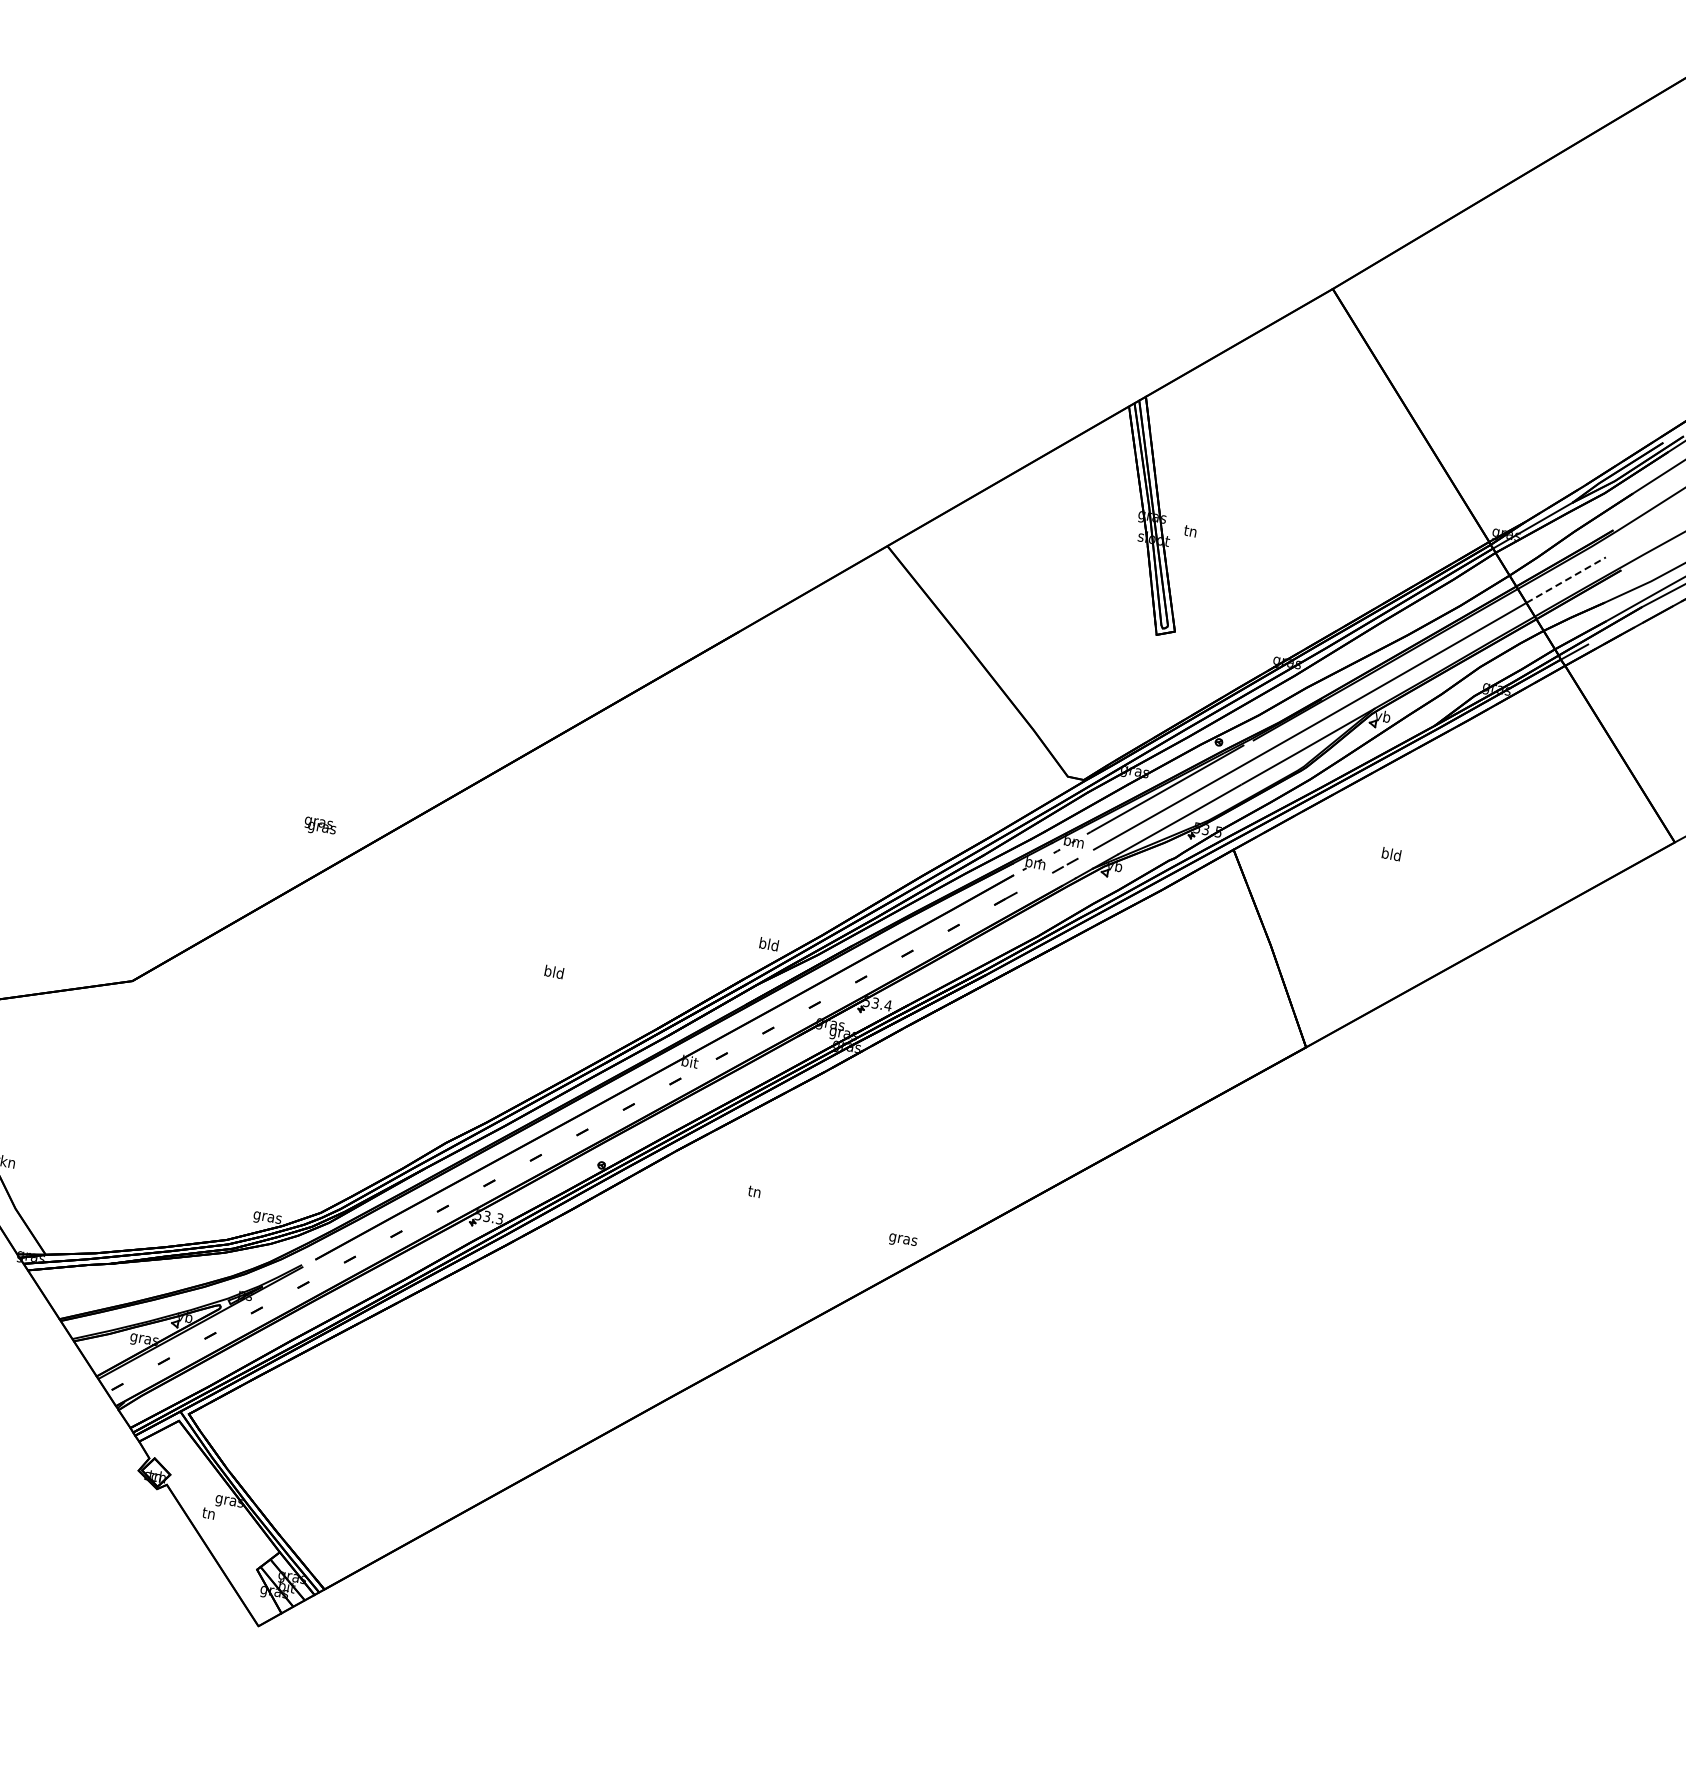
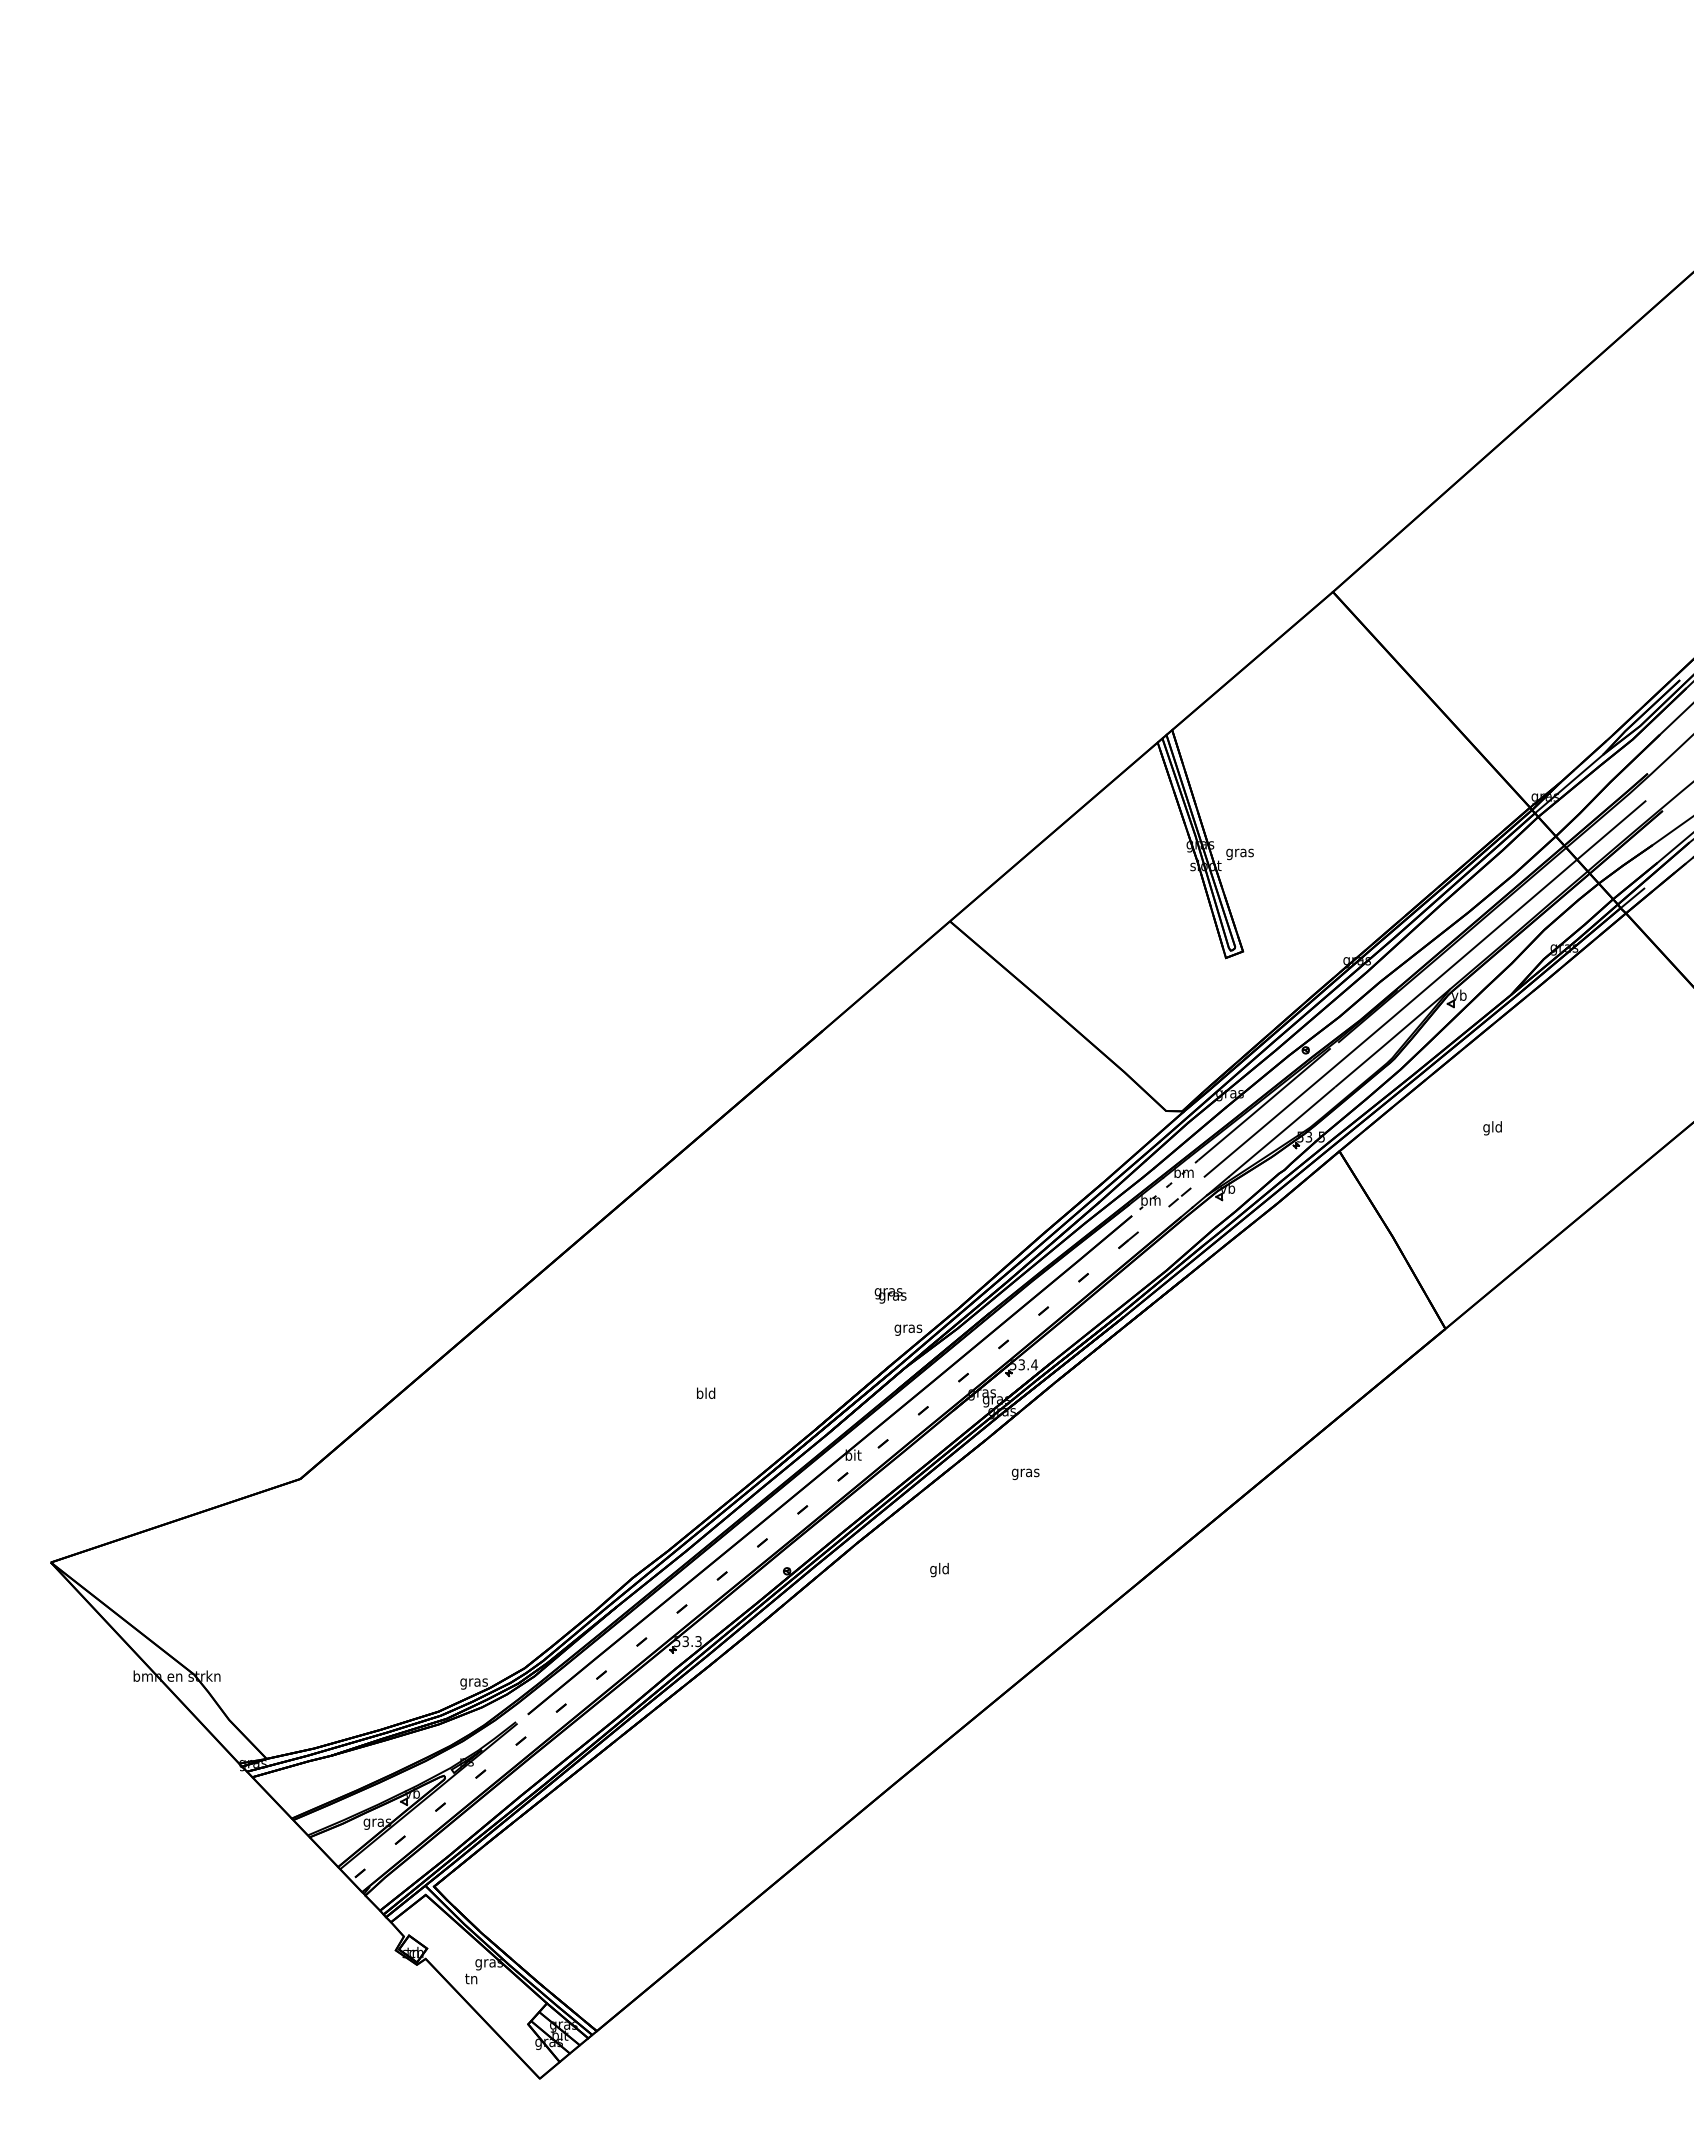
text: (1189, 532) -> (1239, 853), tn -> gras
line: (1566, 580) -> (1611, 830), dashed -> solid
text: (320, 826) -> (890, 1295), moved
text: (1385, 854) -> (1486, 1128), bld -> gld
text: (769, 945) -> (908, 1328), bld -> gras
text: (754, 1192) -> (939, 1569), tn -> gld
text: (902, 1240) -> (1025, 1473), moved

